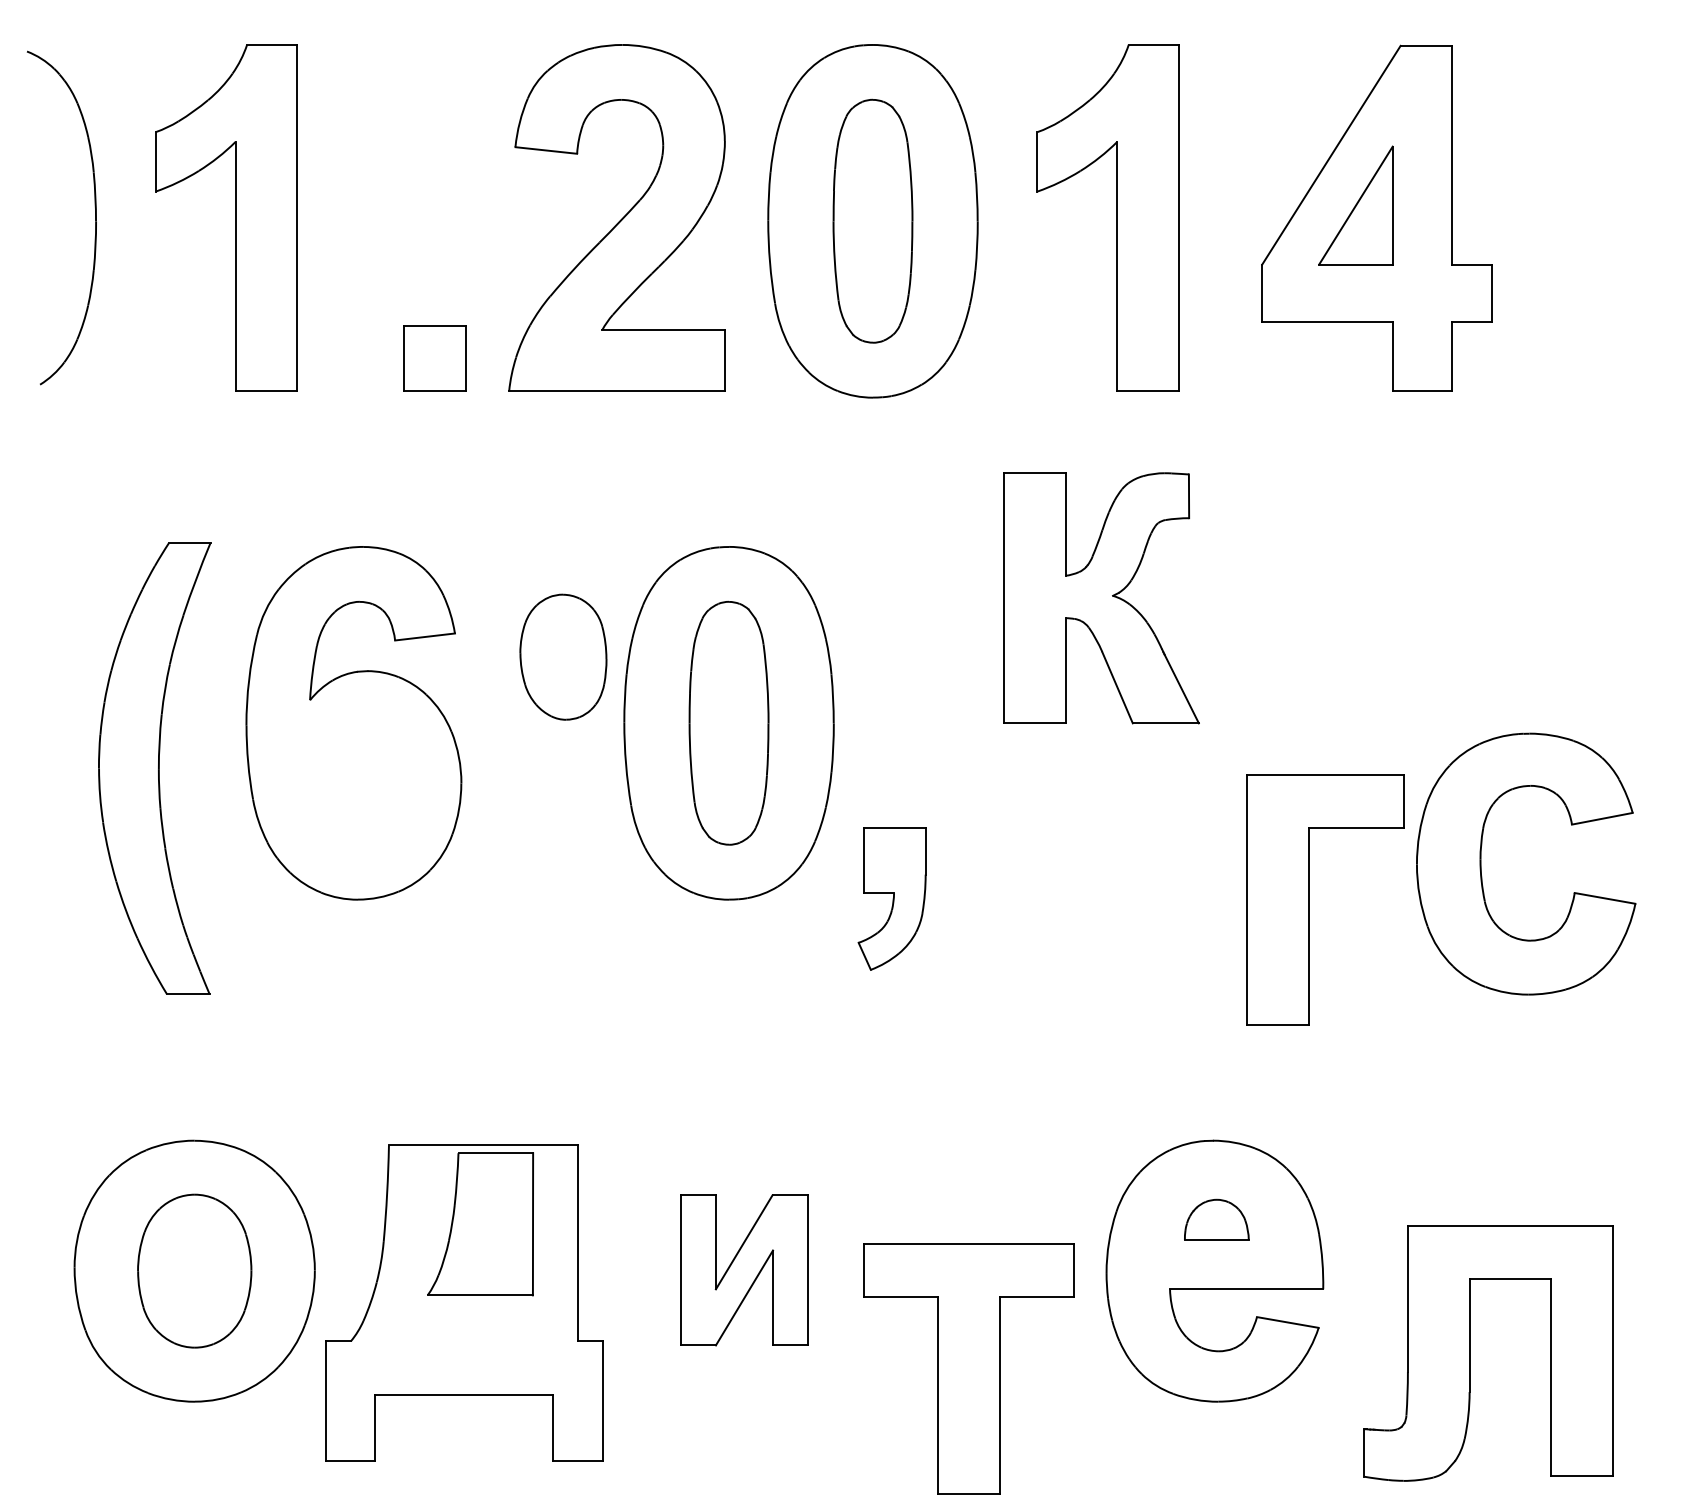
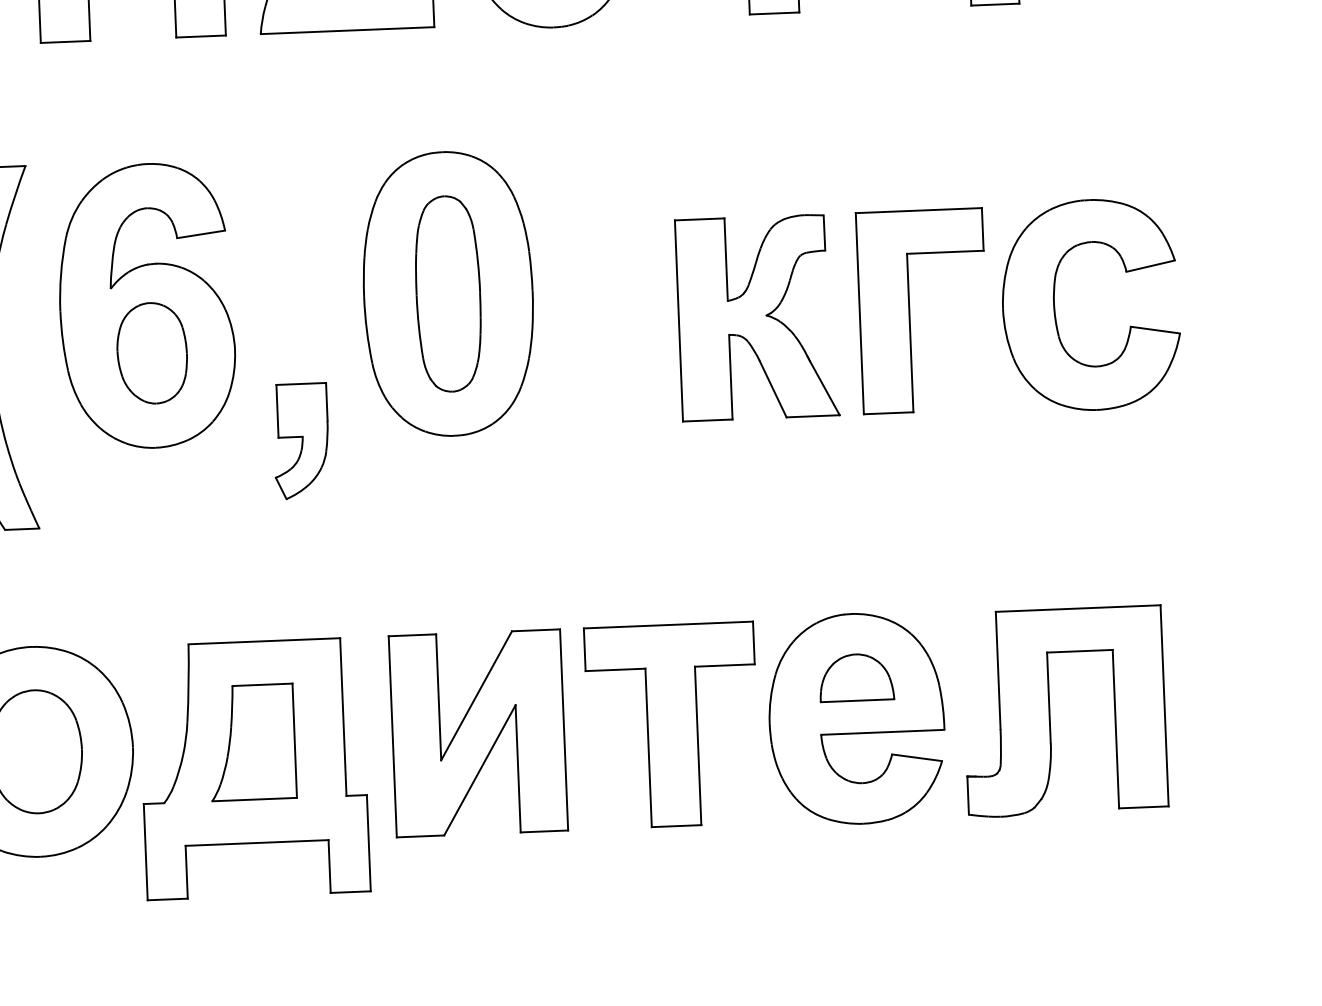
part: (1101, 598) -> (757, 317), moved
part: (563, 656) -> (152, 352), moved
part: (1481, 863) -> (1054, 306), moved
part: (891, 898) -> (300, 441), moved
part: (1309, 899) -> (910, 311), moved
part: (1216, 1219) -> (856, 677), size x1.43
part: (480, 1224) -> (252, 742), moved
part: (744, 1270) -> (478, 733), size x1.67
part: (1470, 1353) -> (1050, 712), moved
part: (968, 1368) -> (672, 724), moved

